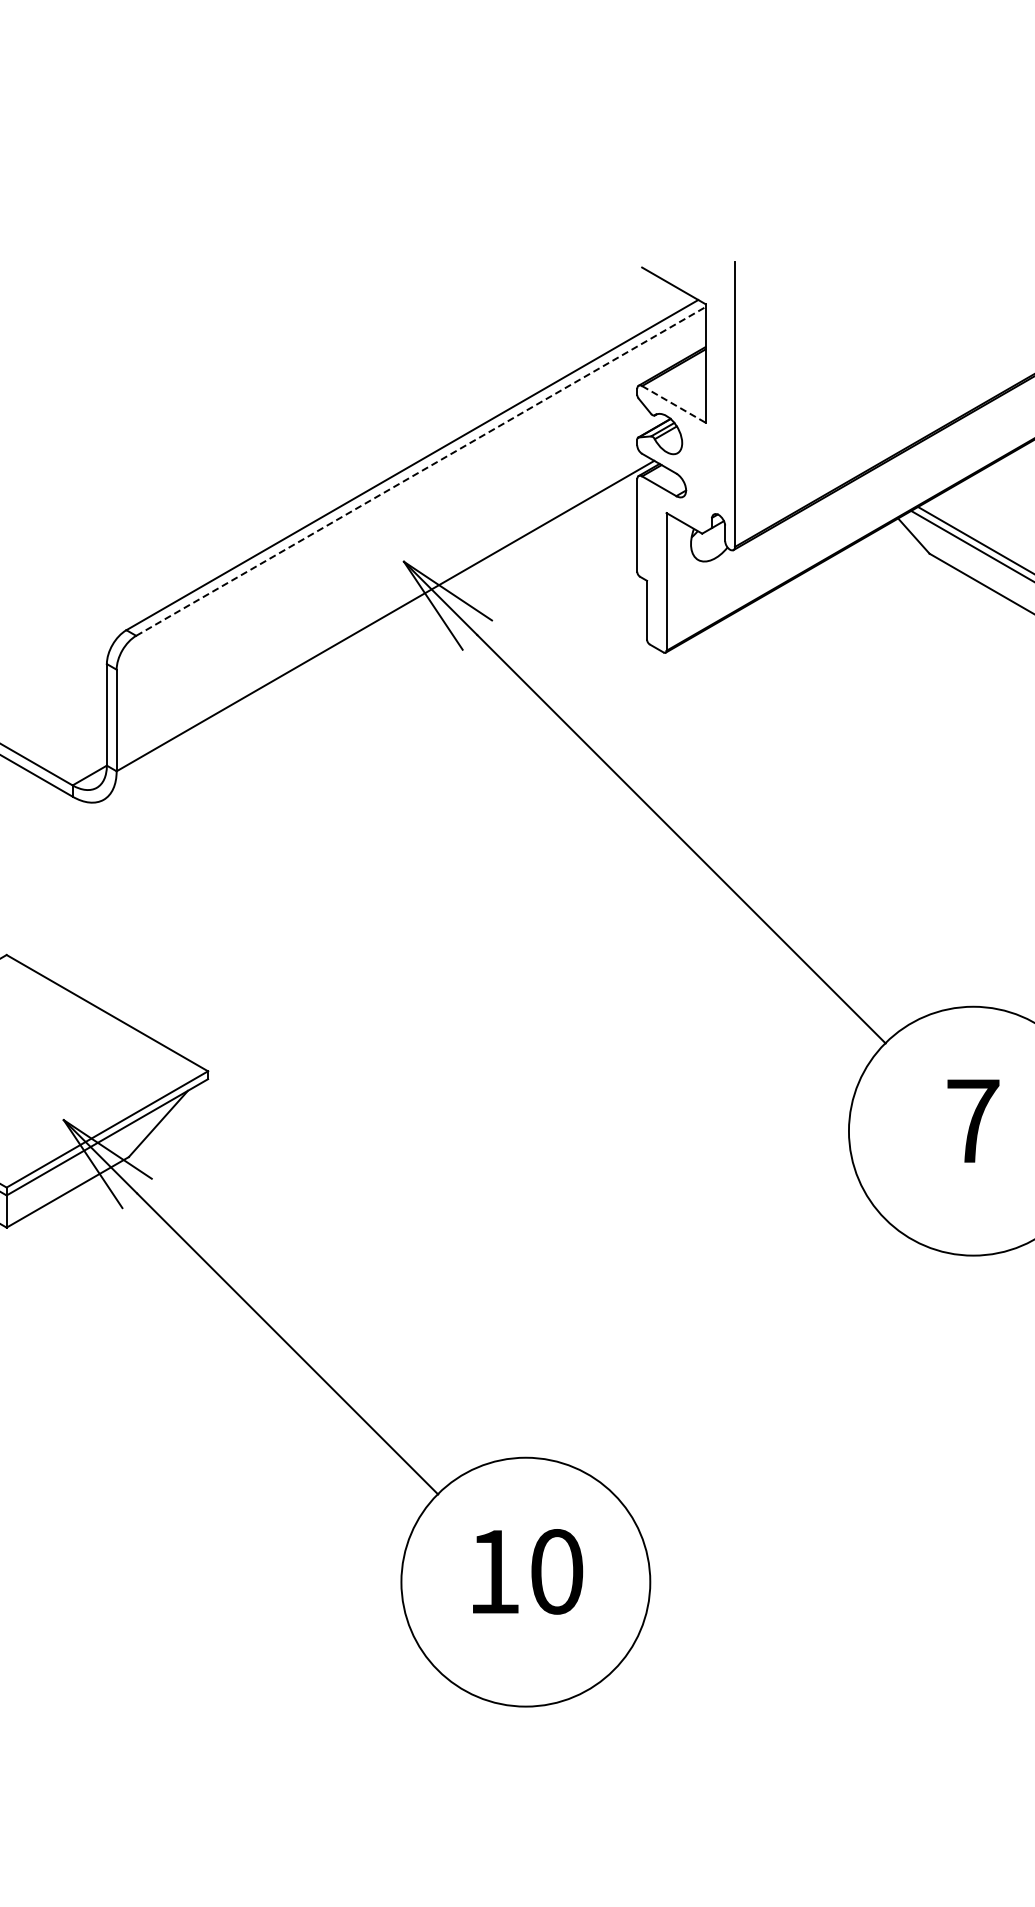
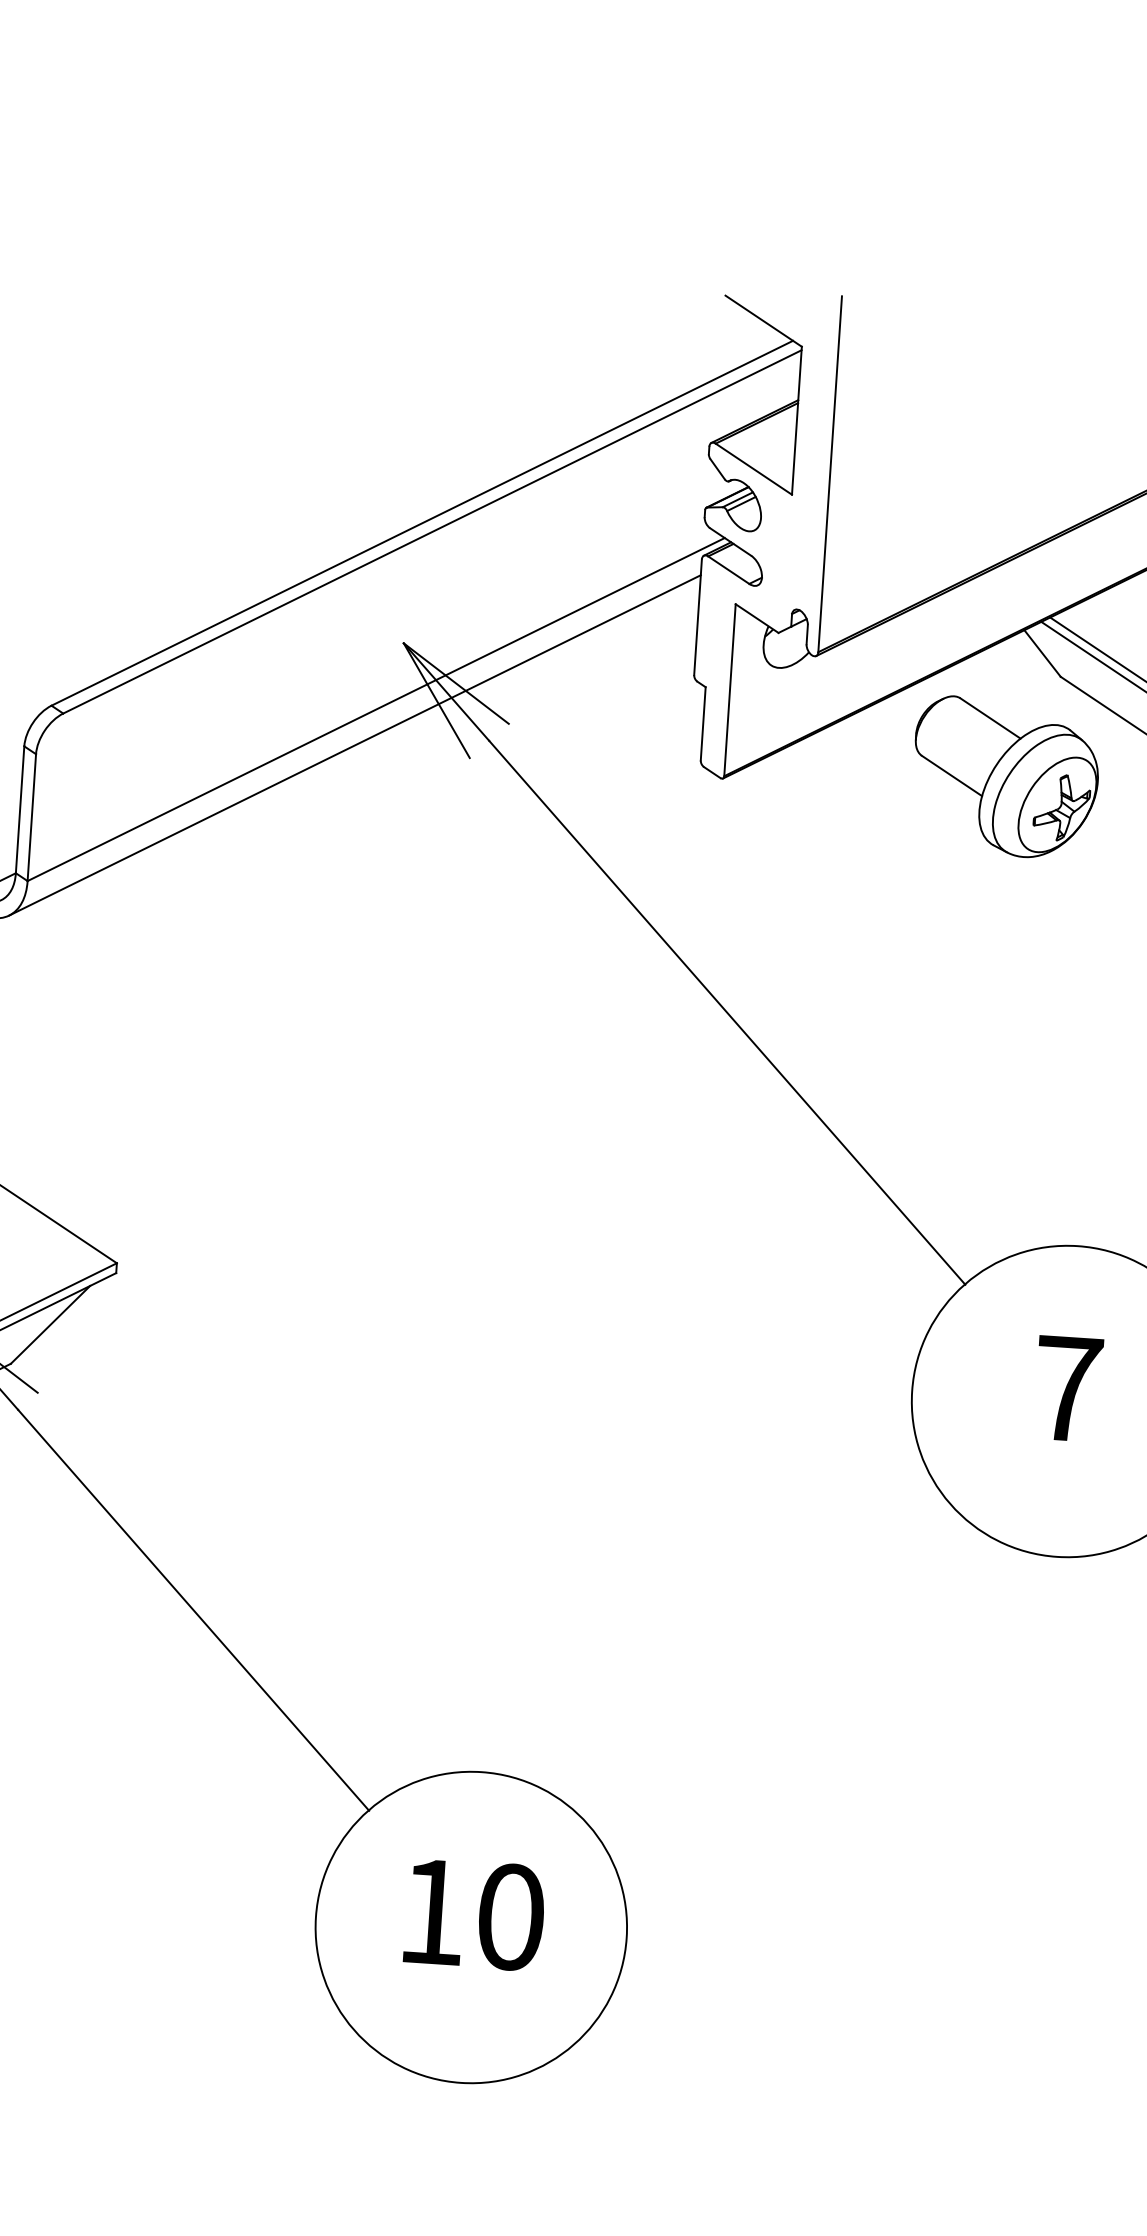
line: (673, 404) -> (753, 469), dashed -> solid
line: (420, 471) -> (431, 531), dashed -> solid
part: (890, 637) -> (1004, 778), added
line: (370, 645) -> (355, 745), added

